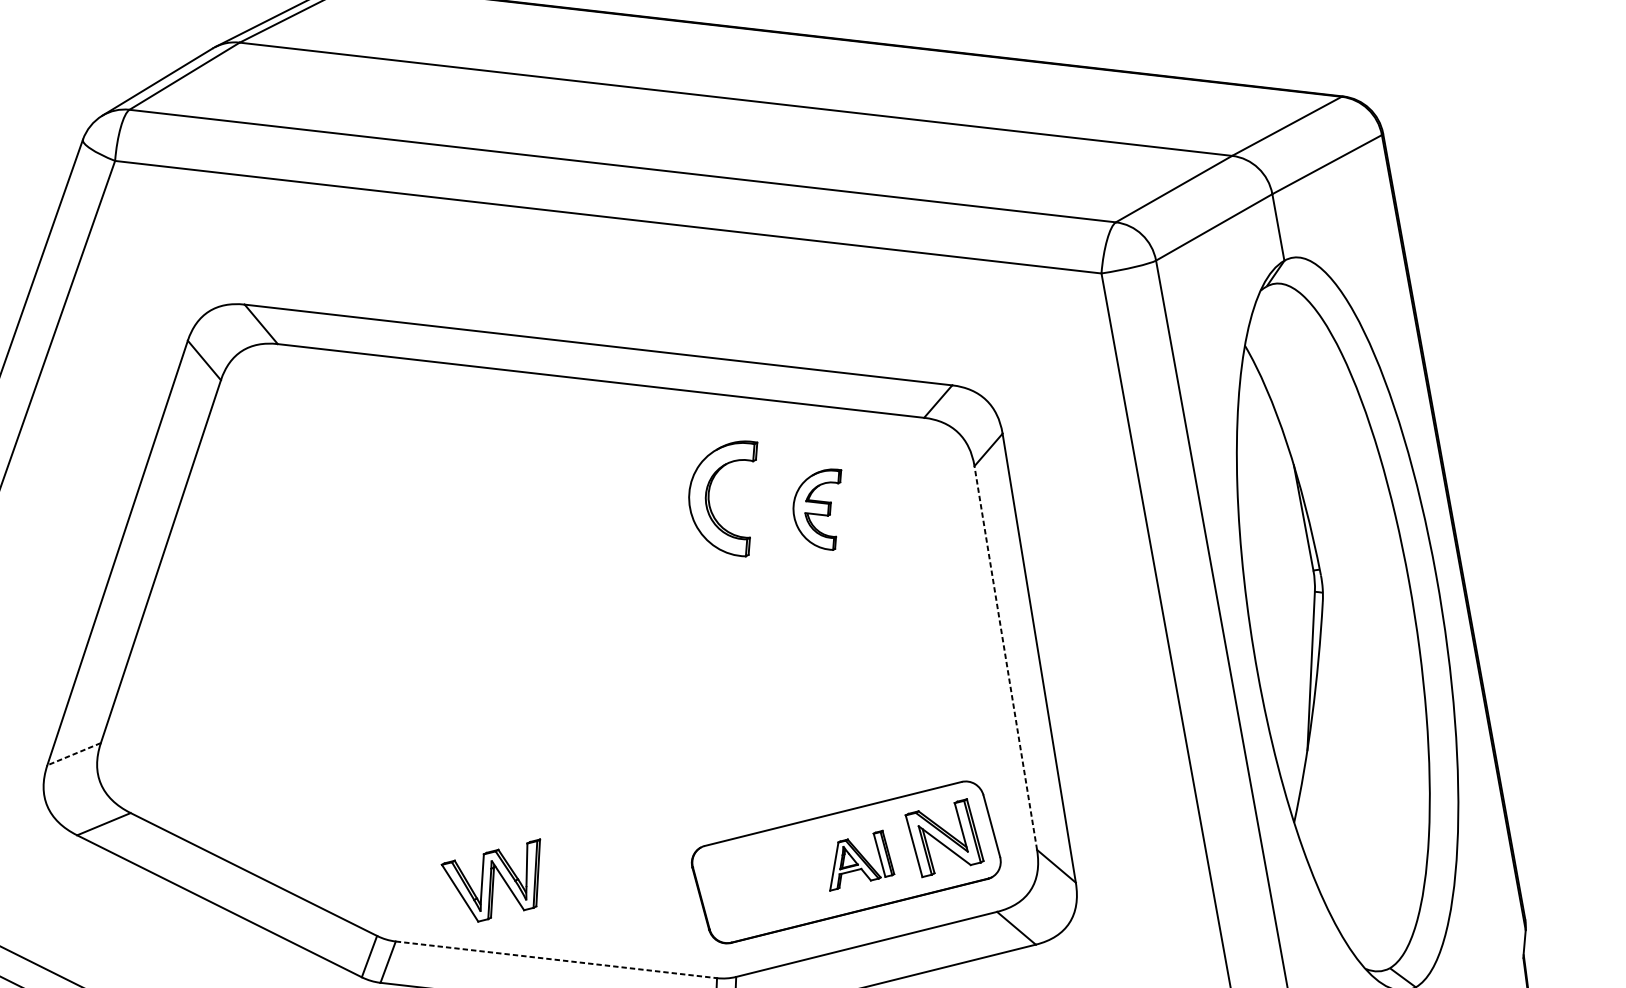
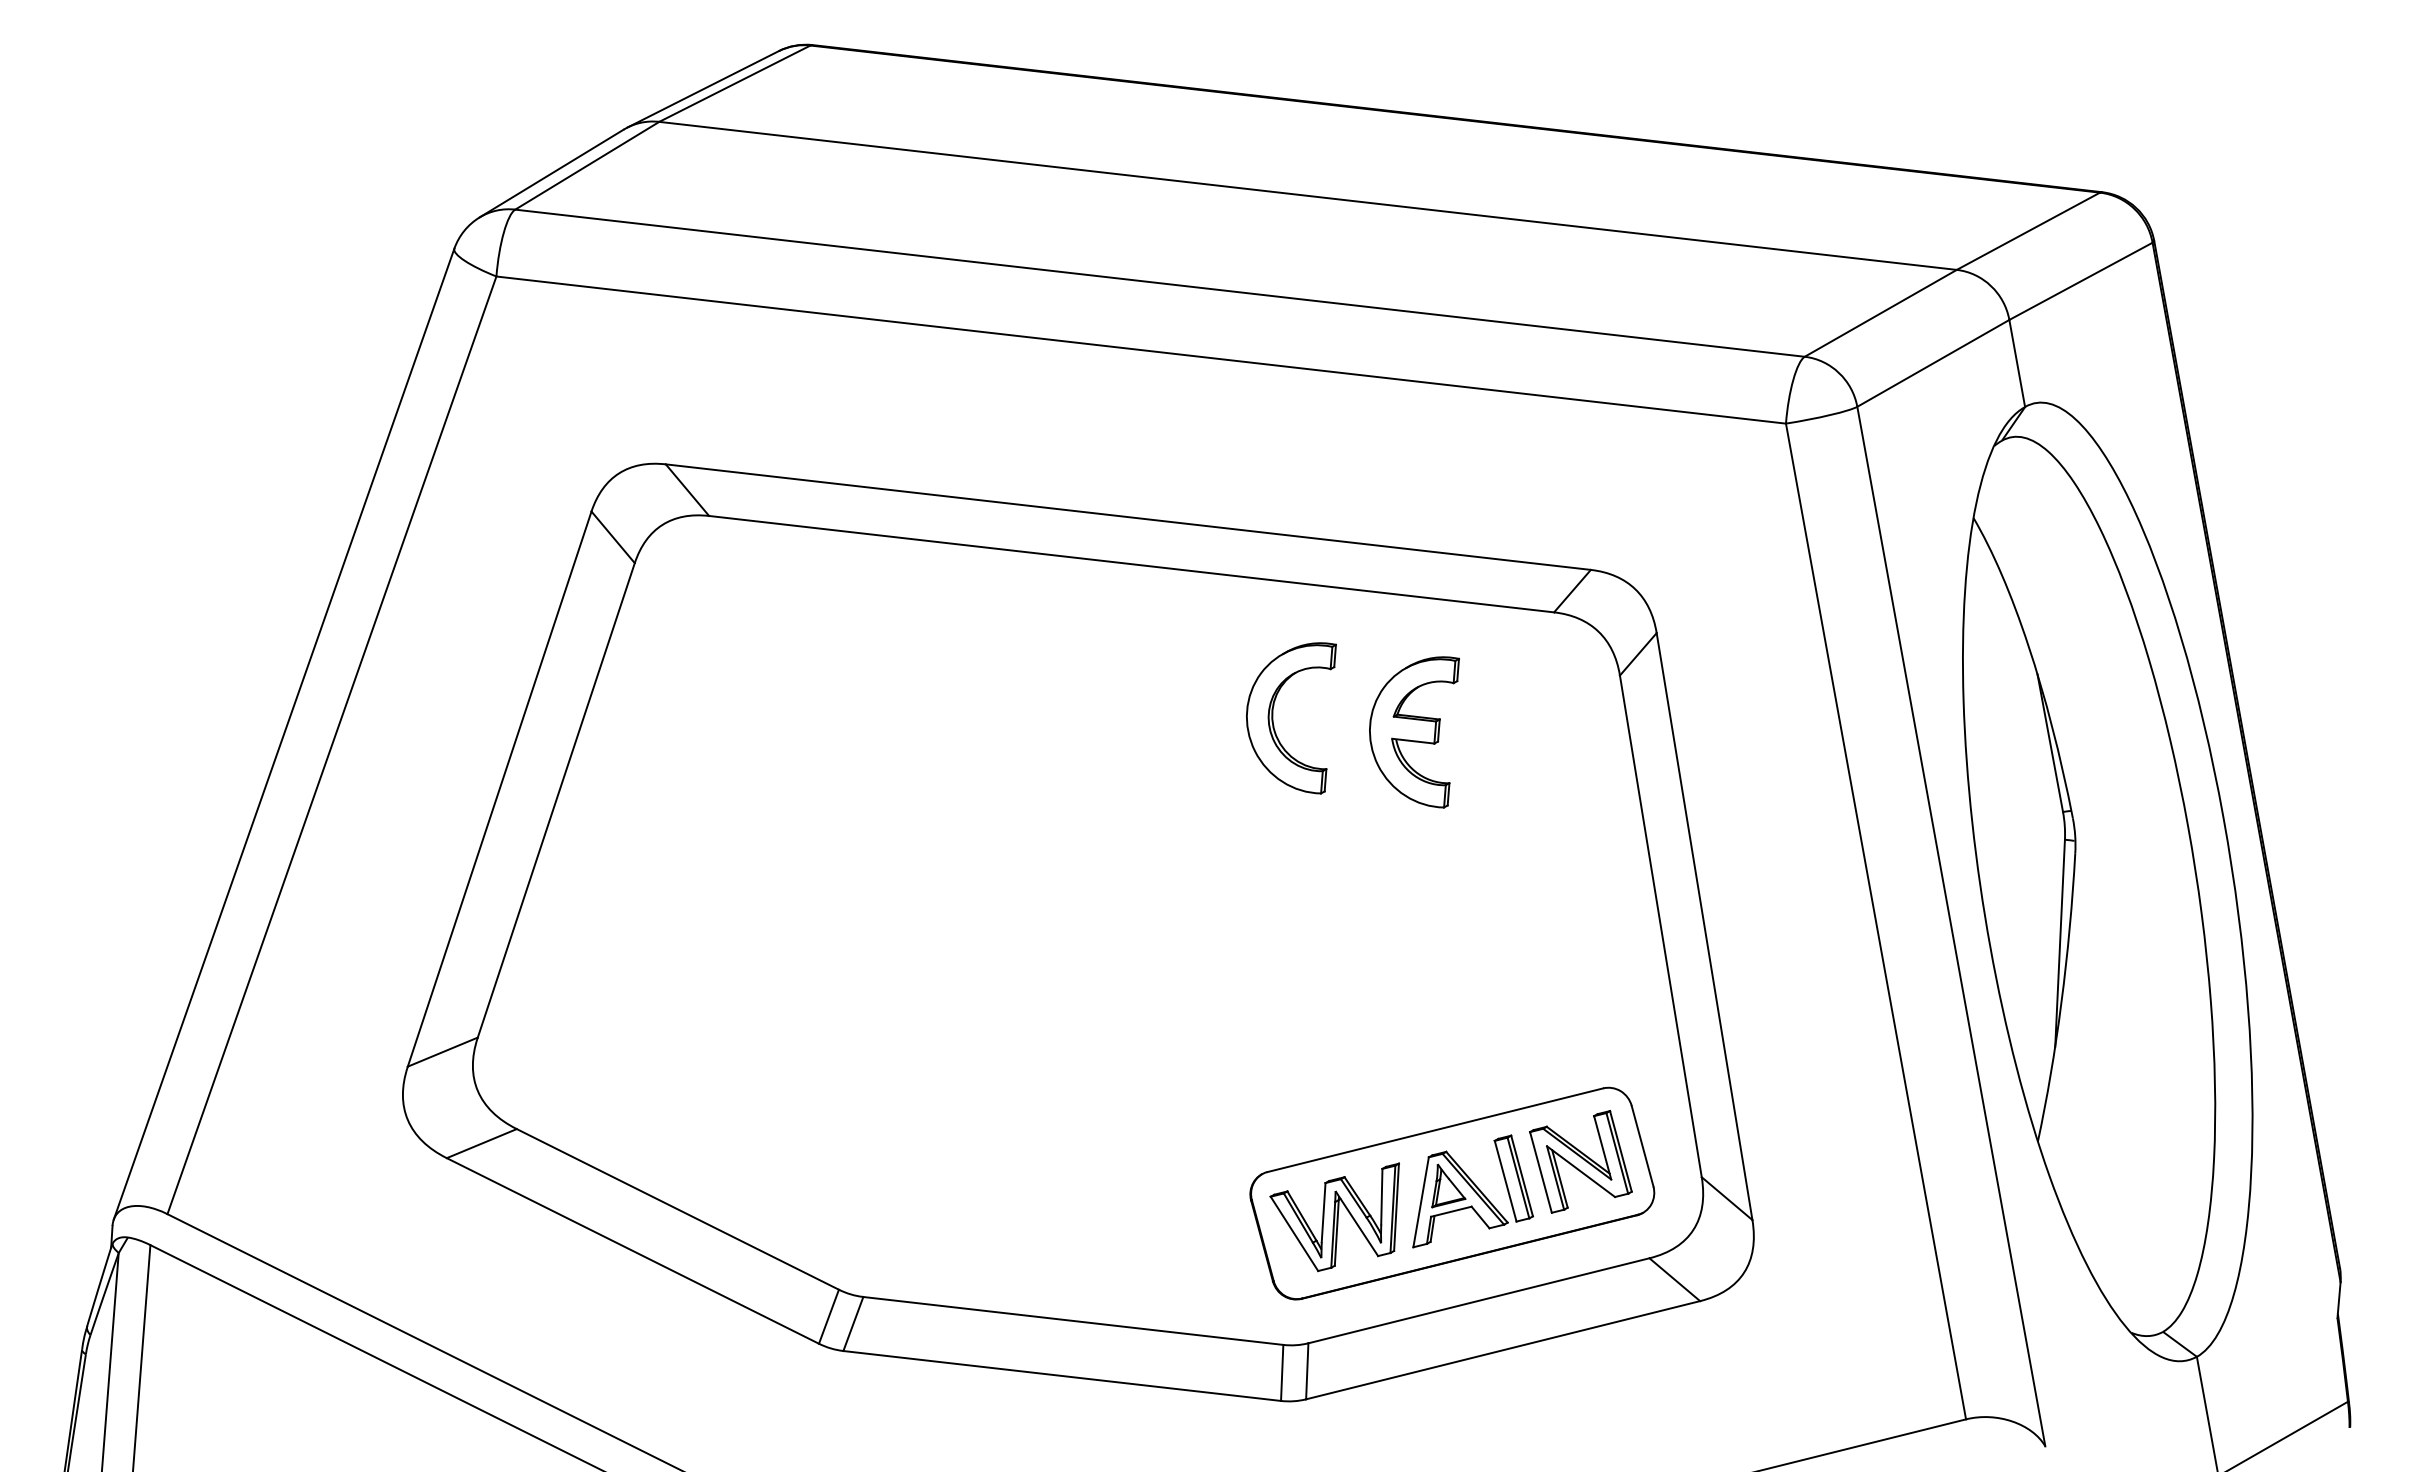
part: (817, 509) -> (1414, 732), size x1.43
line: (1005, 657) -> (1660, 925), dashed -> solid
line: (73, 754) -> (442, 1052), dashed -> solid
part: (861, 860) -> (1472, 1191), size x1.43
part: (490, 880) -> (1334, 1217), moved
line: (556, 960) -> (1073, 1321), dashed -> solid

